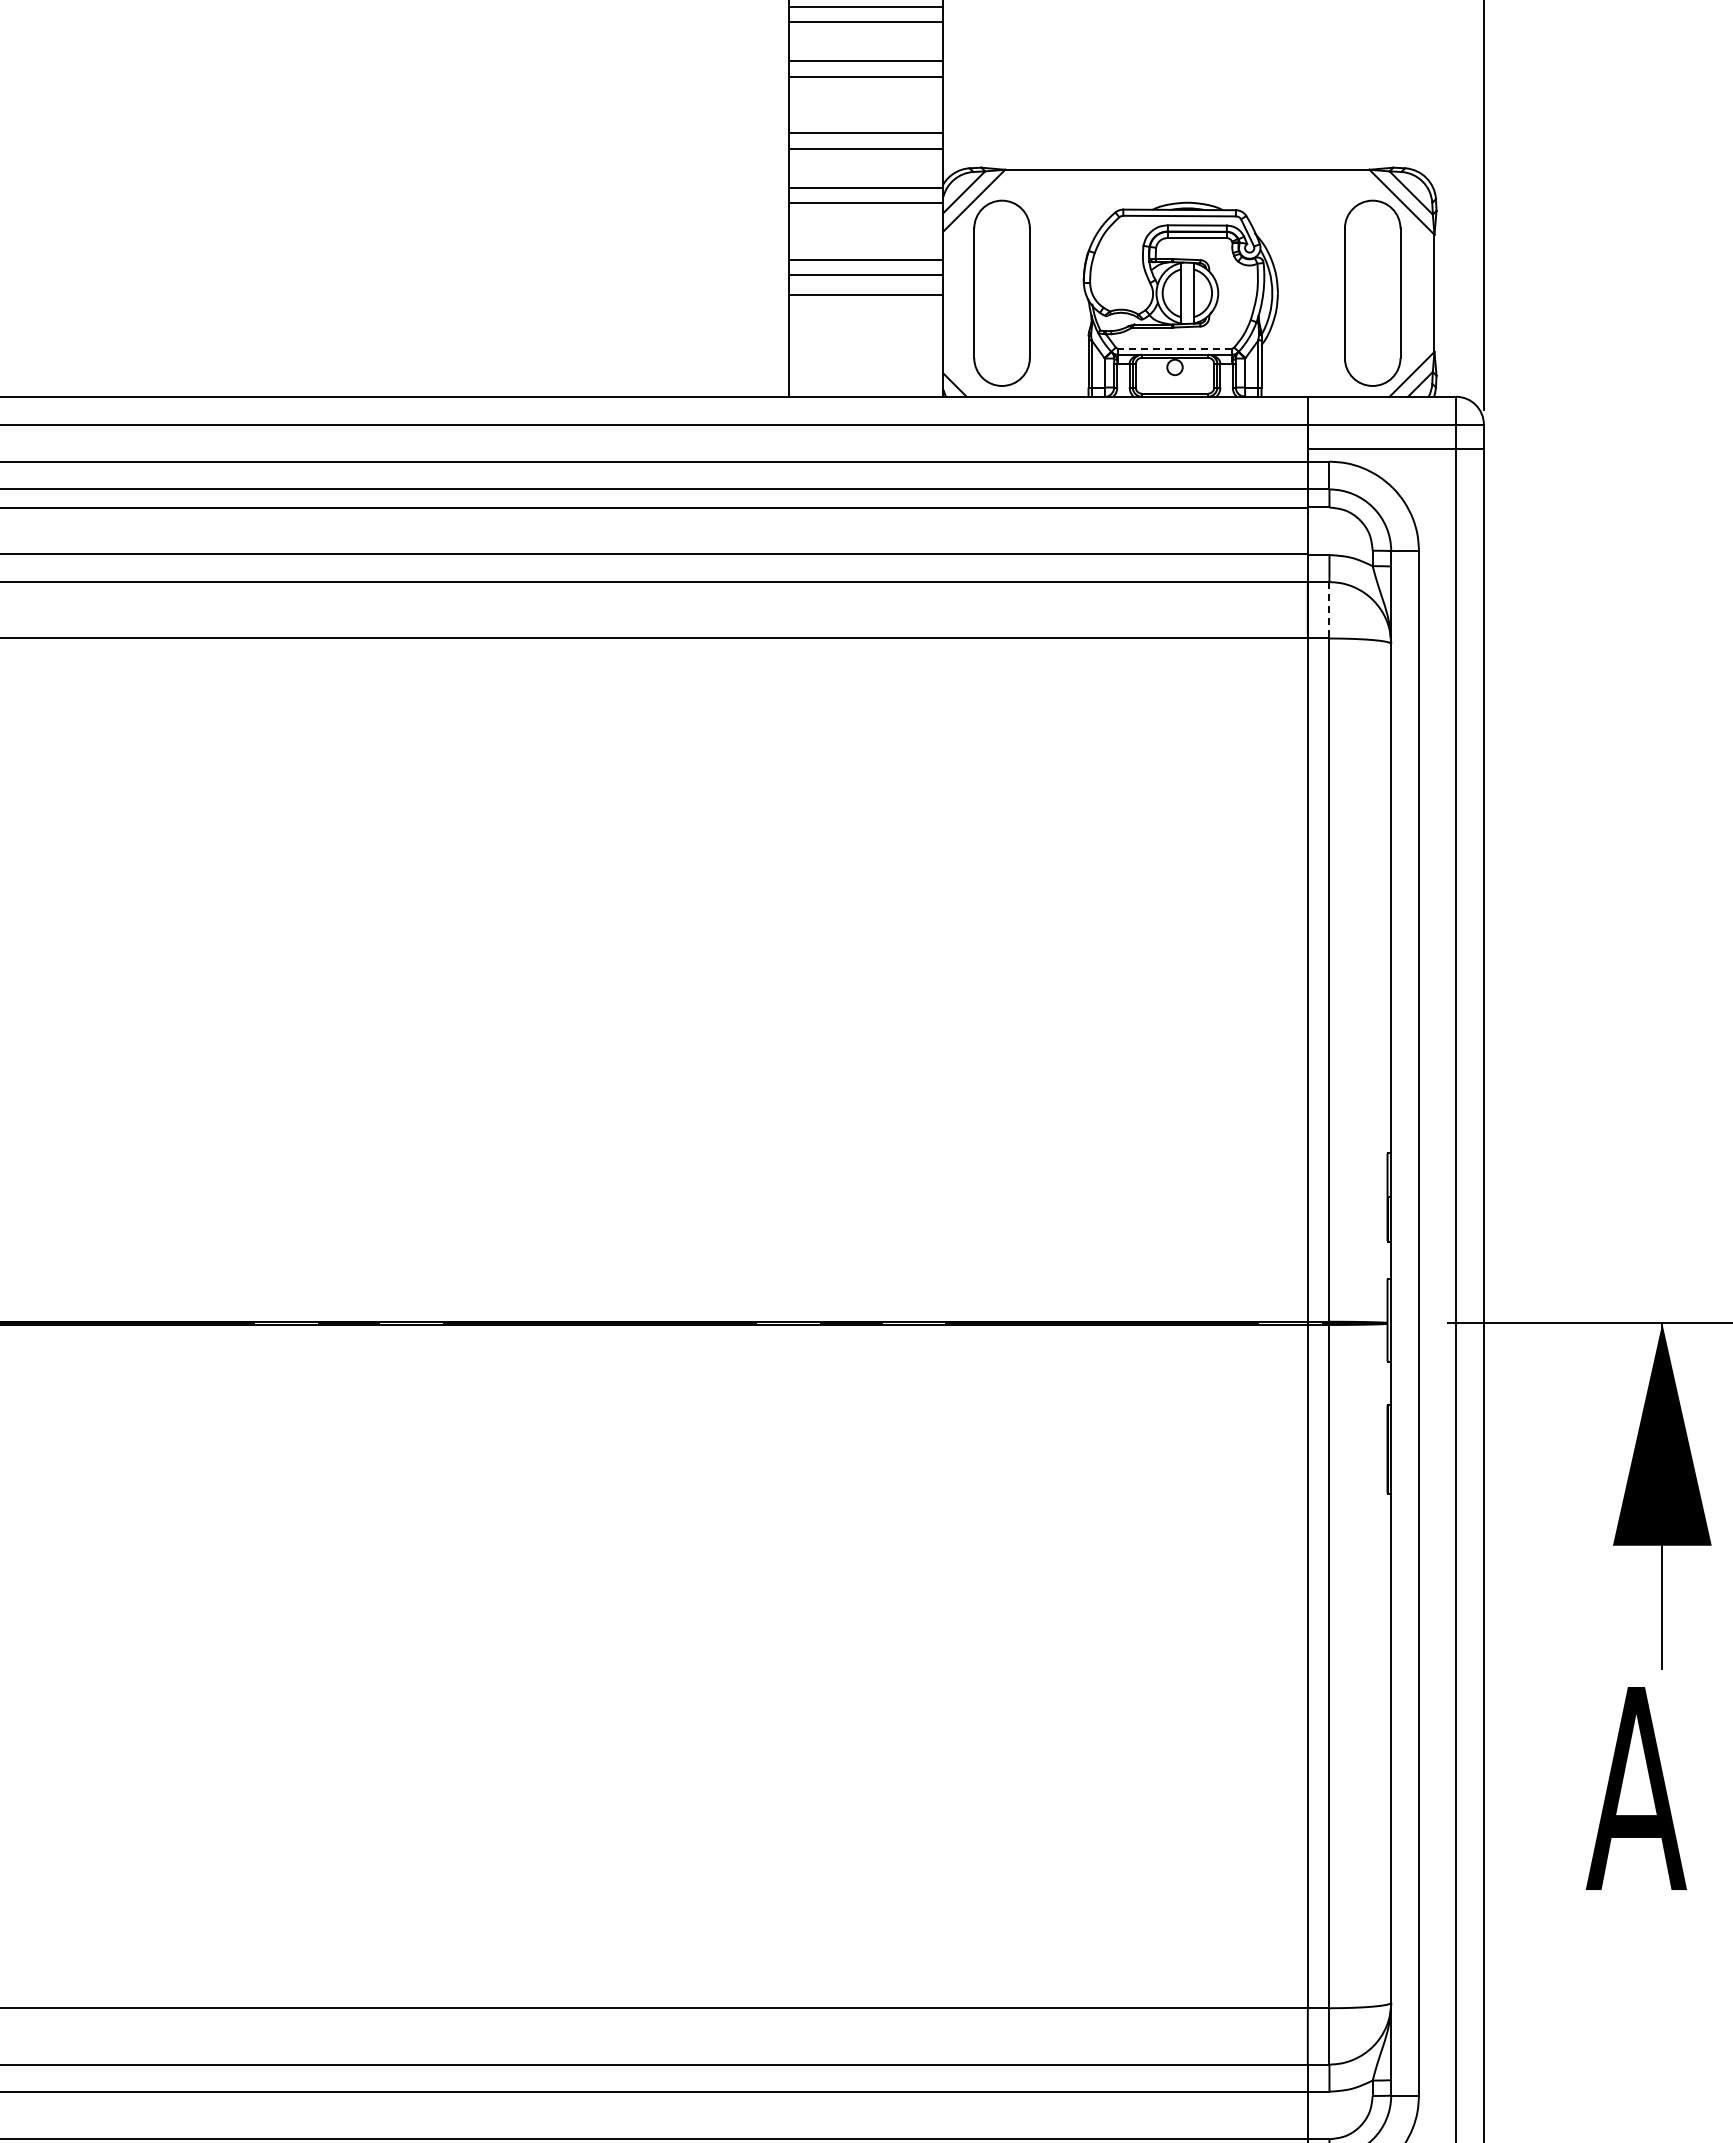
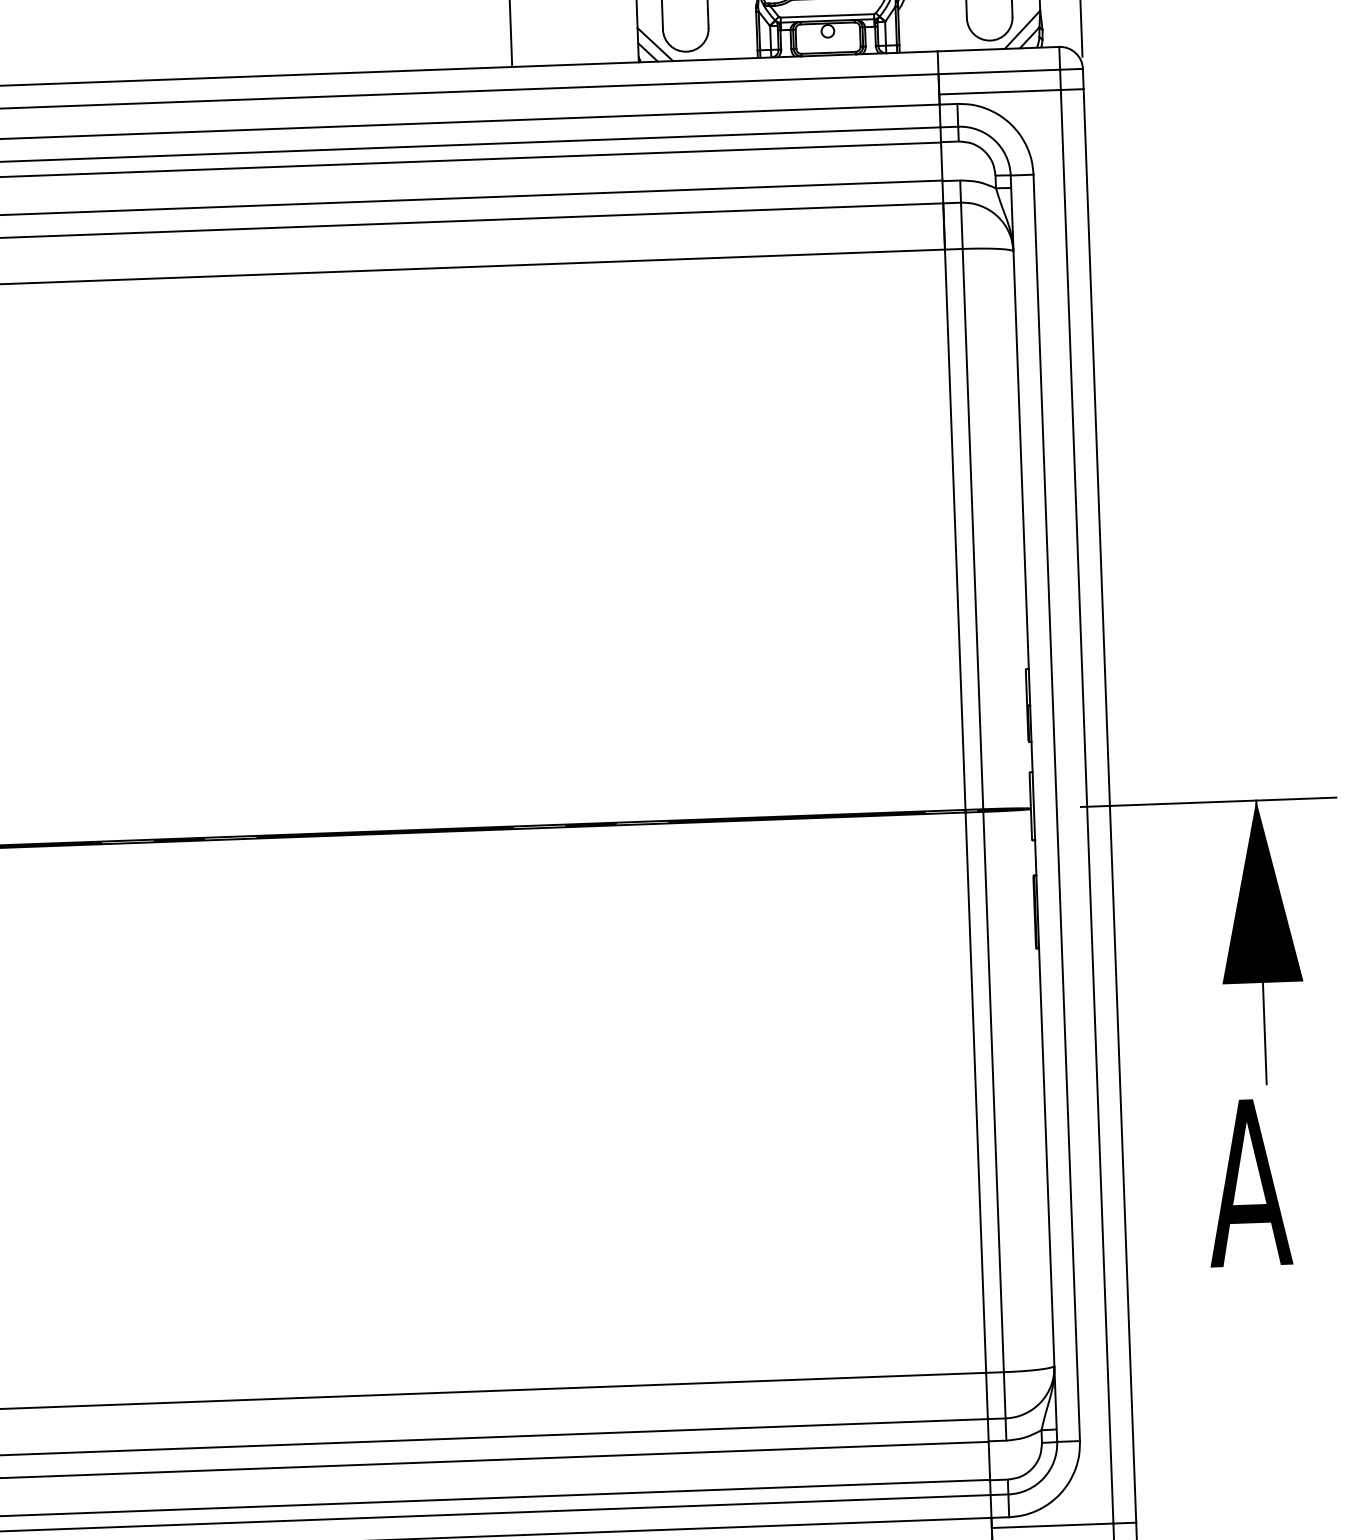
line: (1175, 348) -> (827, 15), dashed -> solid
line: (964, 375) -> (655, 44), added
line: (1329, 610) -> (961, 225), dashed -> solid

